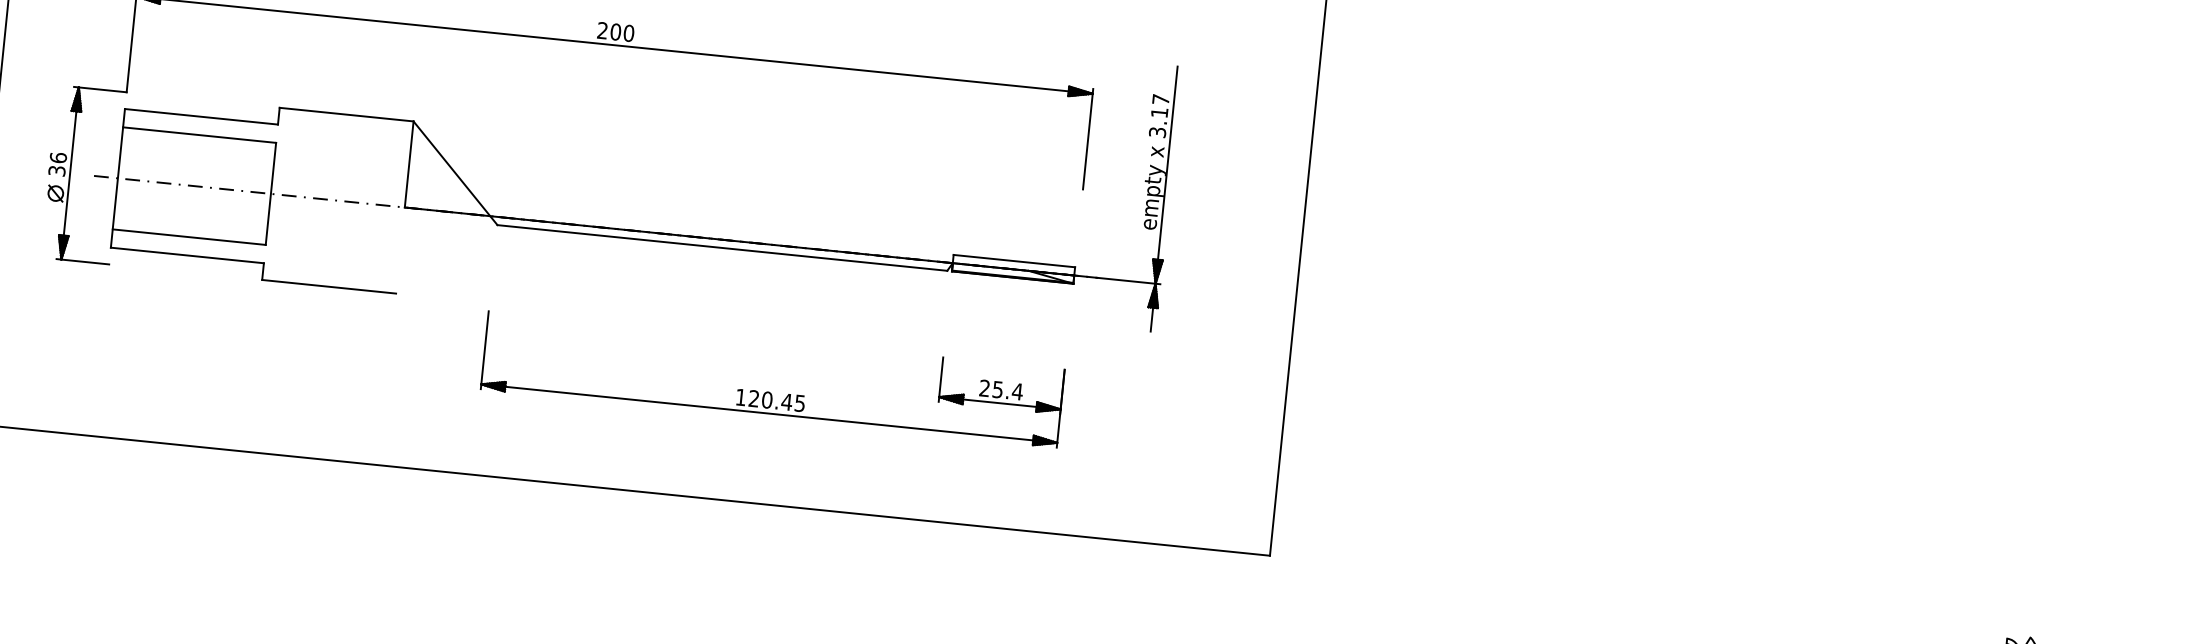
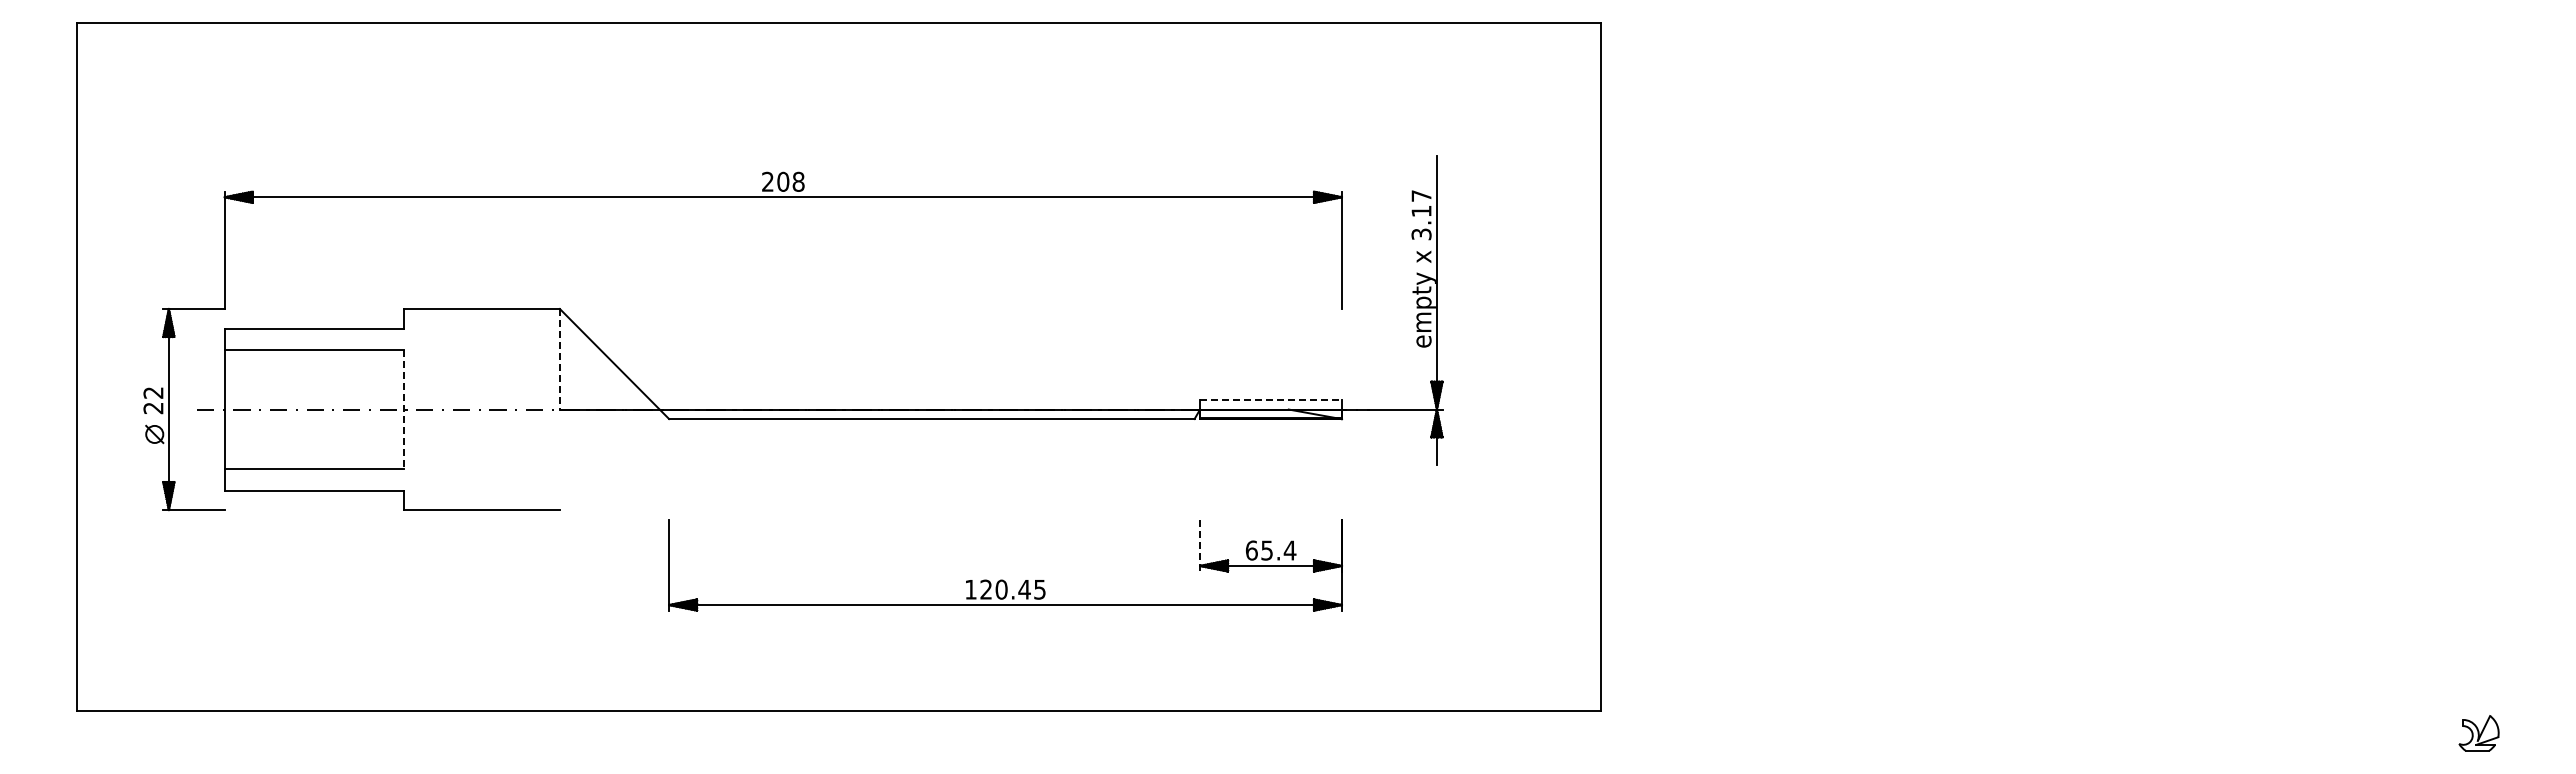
text: (628, 33) -> (798, 181), 200 -> 208
text: (57, 164) -> (153, 400), 36 -> 22
line: (408, 164) -> (559, 359), solid -> dashed
line: (270, 193) -> (403, 409), solid -> dashed
line: (1014, 260) -> (1271, 399), solid -> dashed
line: (941, 379) -> (1200, 545), solid -> dashed
text: (984, 388) -> (1251, 550), 25.4 -> 65.4

